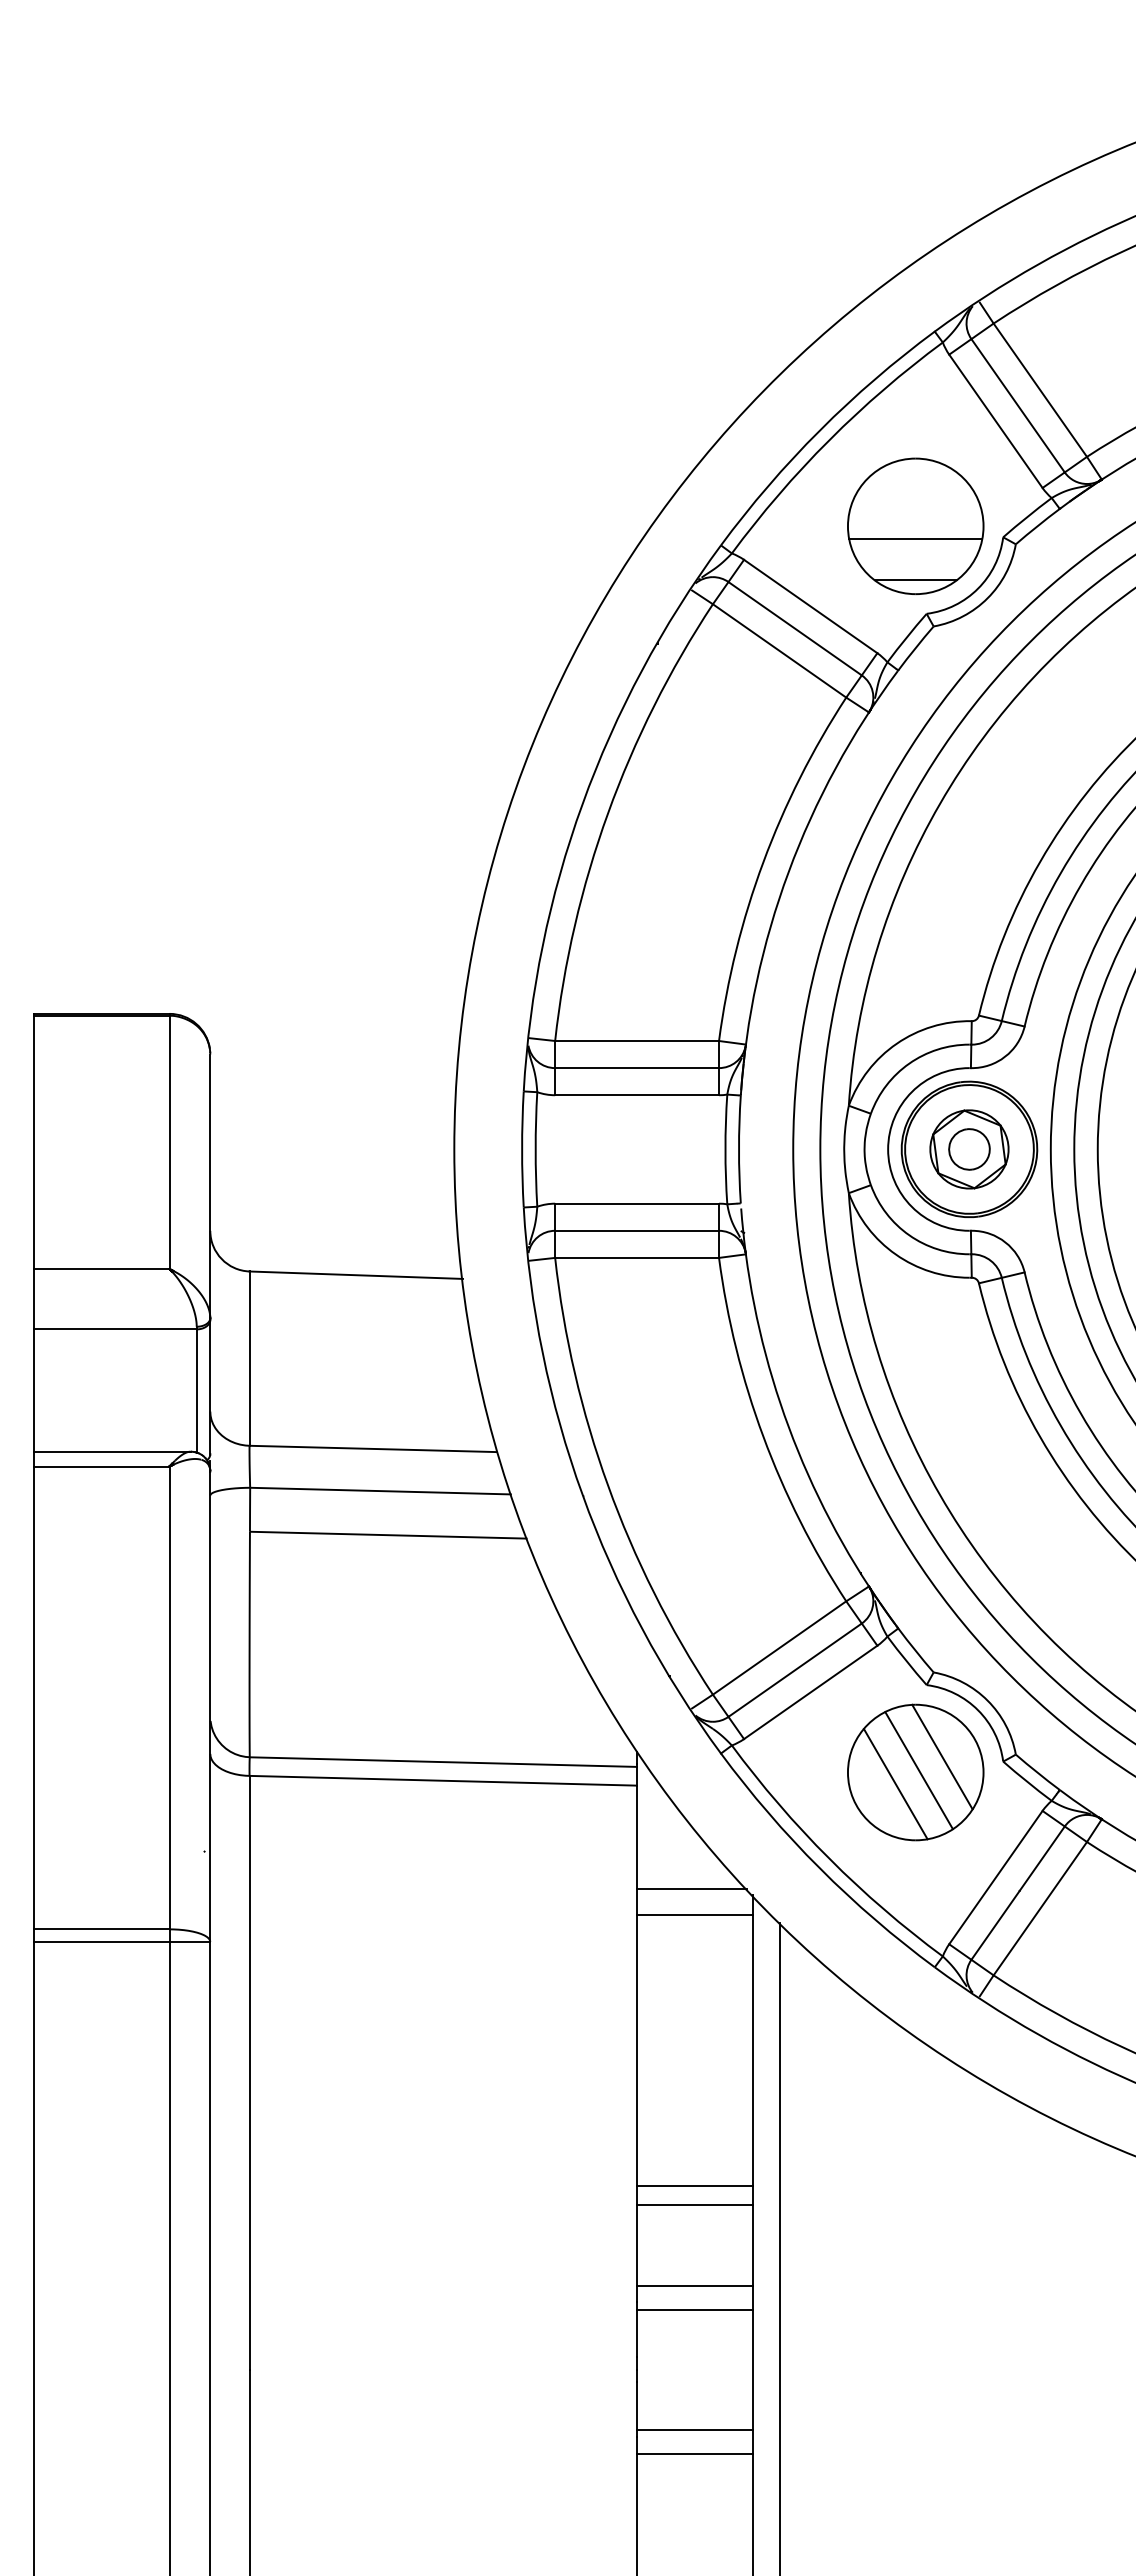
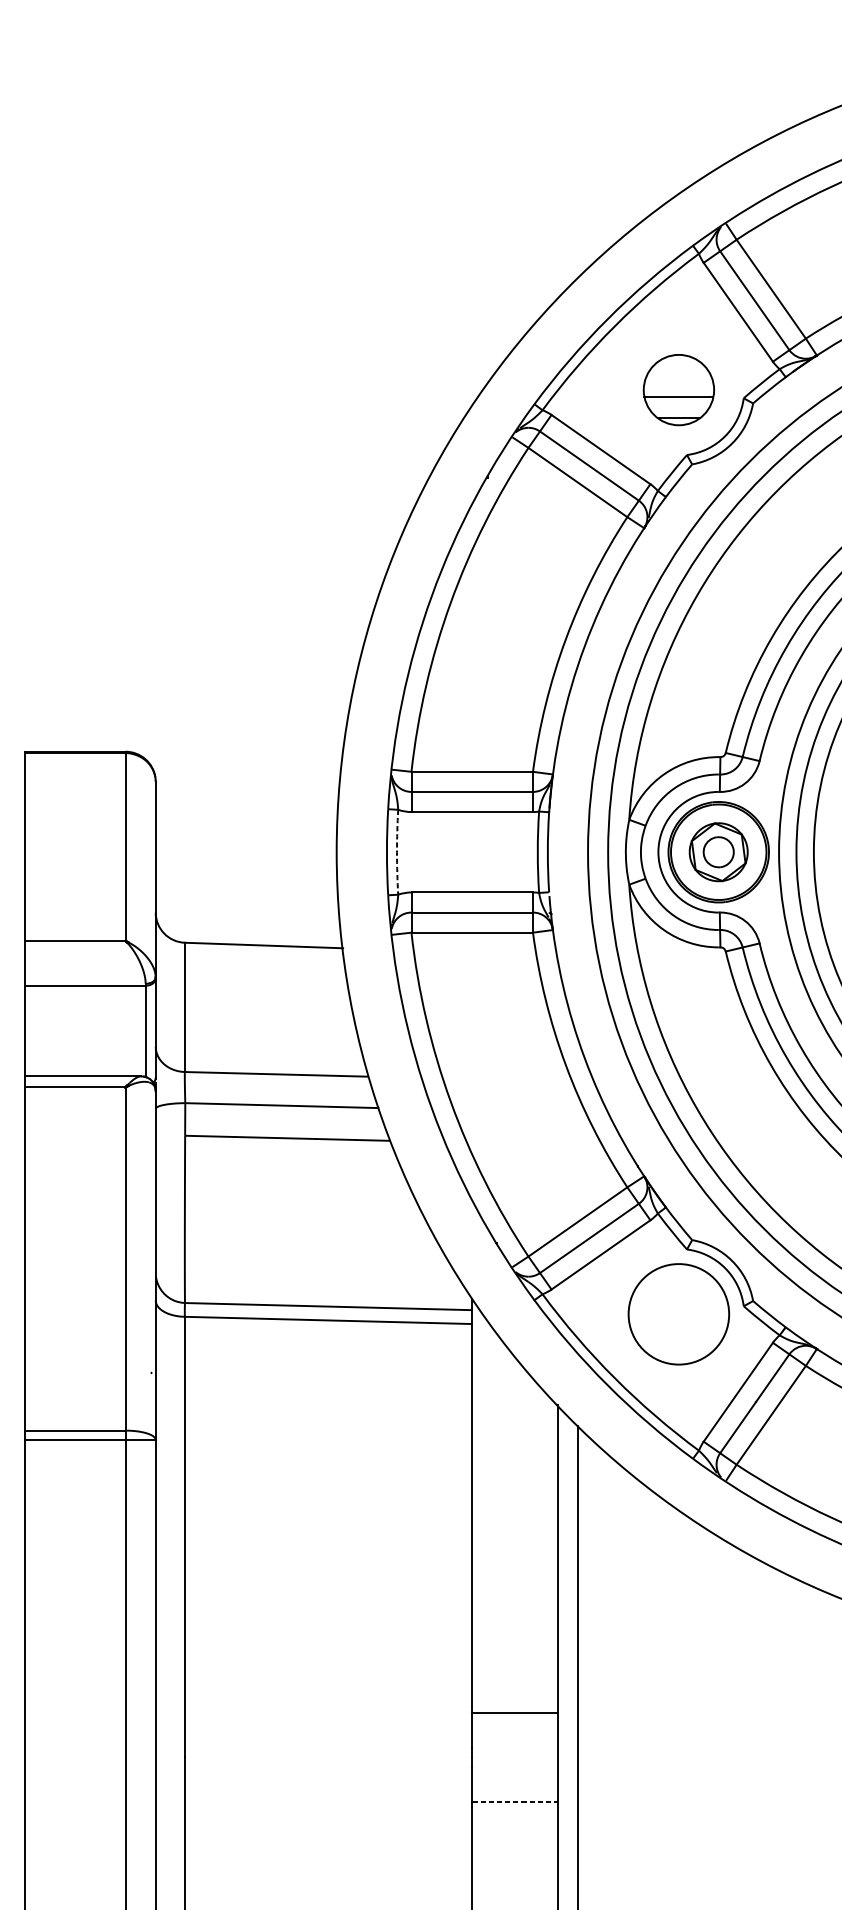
part: (915, 525) -> (678, 389), size x0.7
arc: (535, 1149) -> (396, 852), solid -> dashed
line: (942, 1756) -> (698, 1302), removed
line: (918, 1770) -> (680, 1312), removed
line: (895, 1784) -> (663, 1323), removed
line: (691, 1888) -> (512, 1400), removed
line: (694, 1914) -> (514, 1419), removed
line: (694, 2185) -> (514, 1620), removed
line: (694, 2205) -> (514, 1635), removed
line: (694, 2285) -> (514, 1694), removed
line: (694, 2429) -> (514, 1801), solid -> dashed
line: (694, 2453) -> (514, 1819), removed

